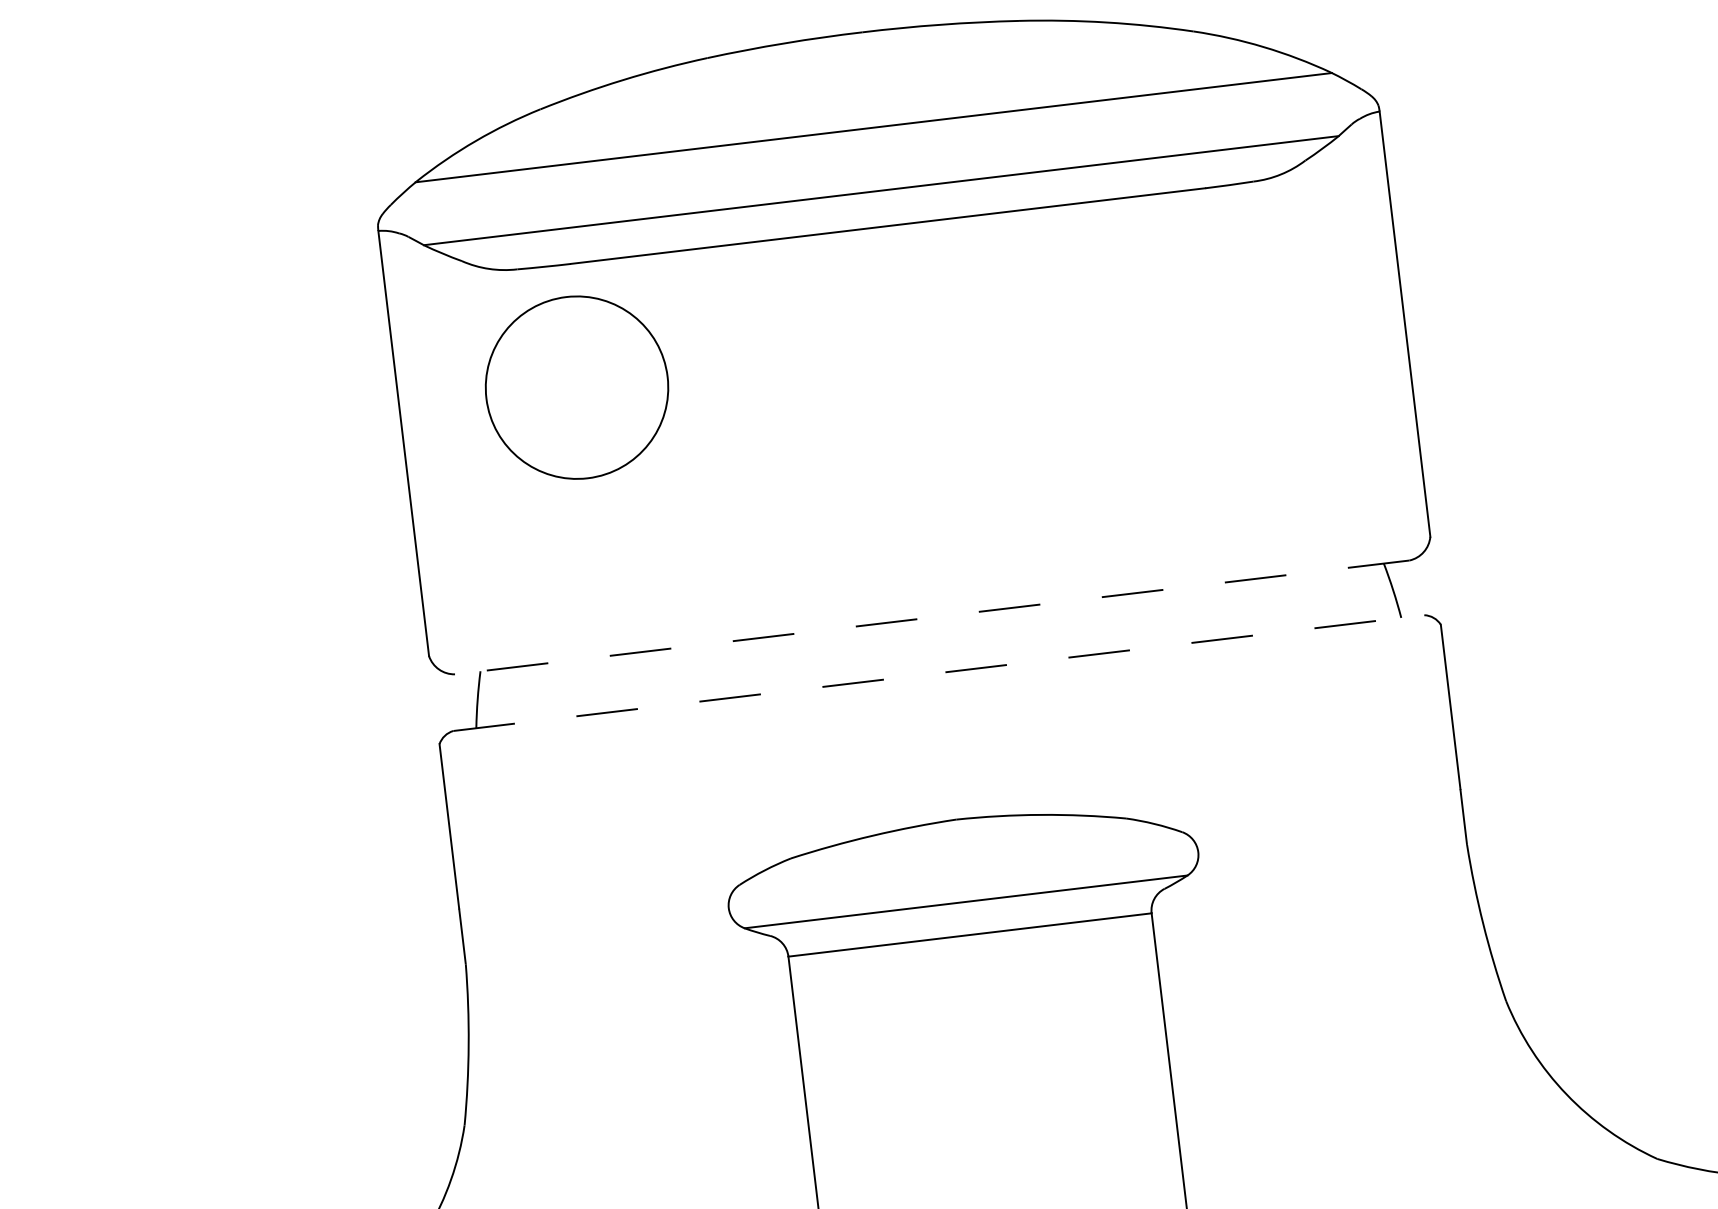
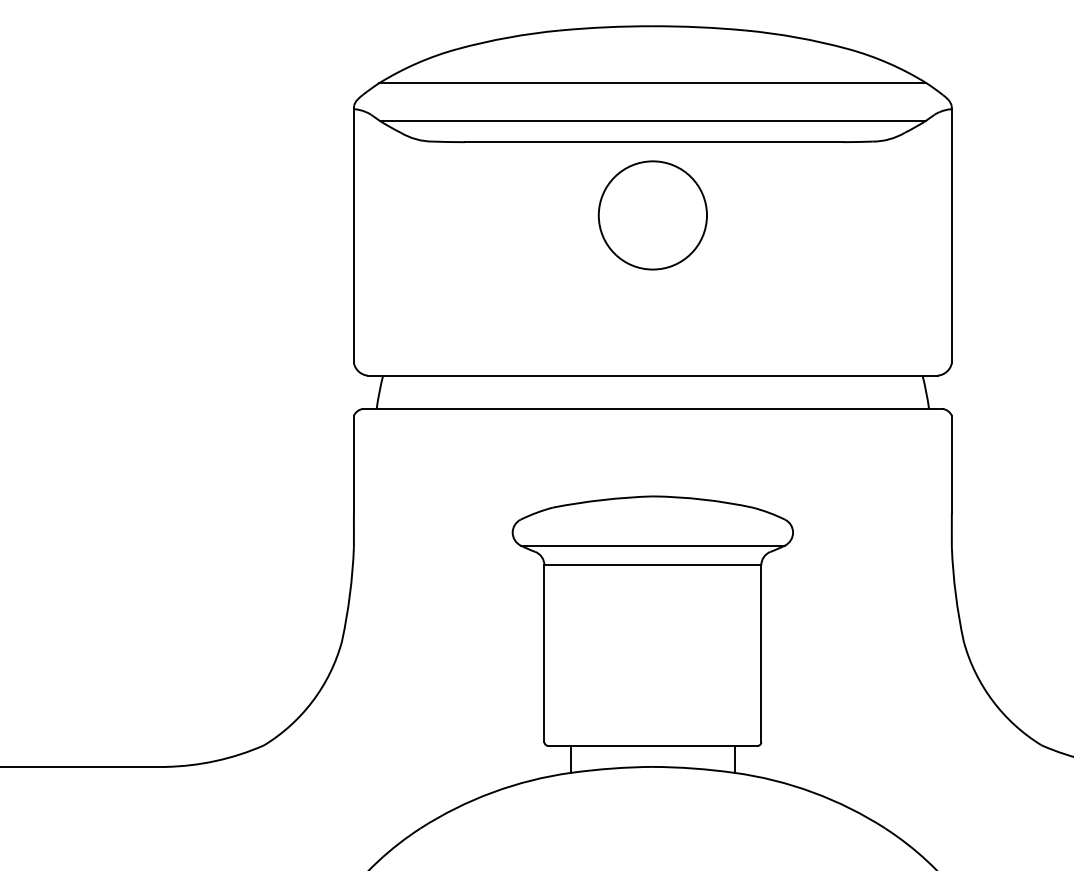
circle: (576, 387) -> (652, 215), moved
line: (931, 617) -> (652, 375), dashed -> solid
line: (938, 672) -> (652, 408), dashed -> solid

